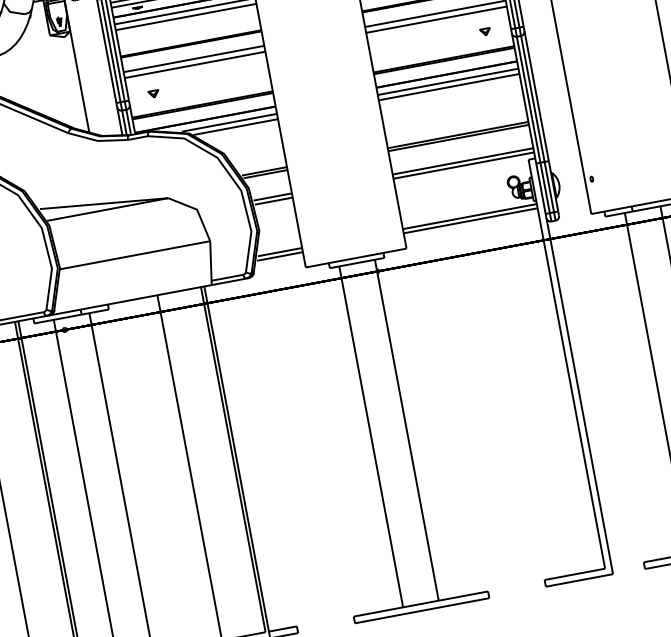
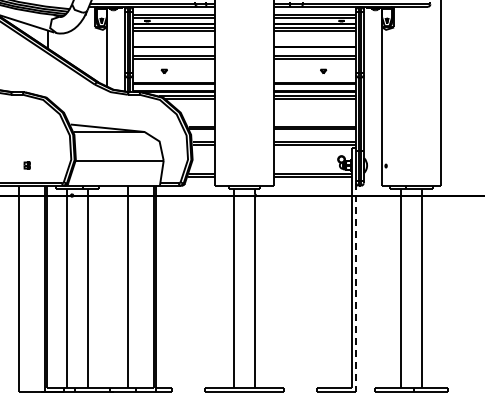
part: (485, 30) -> (323, 70), moved
part: (151, 92) -> (163, 70), moved
line: (580, 396) -> (356, 287), solid -> dashed

